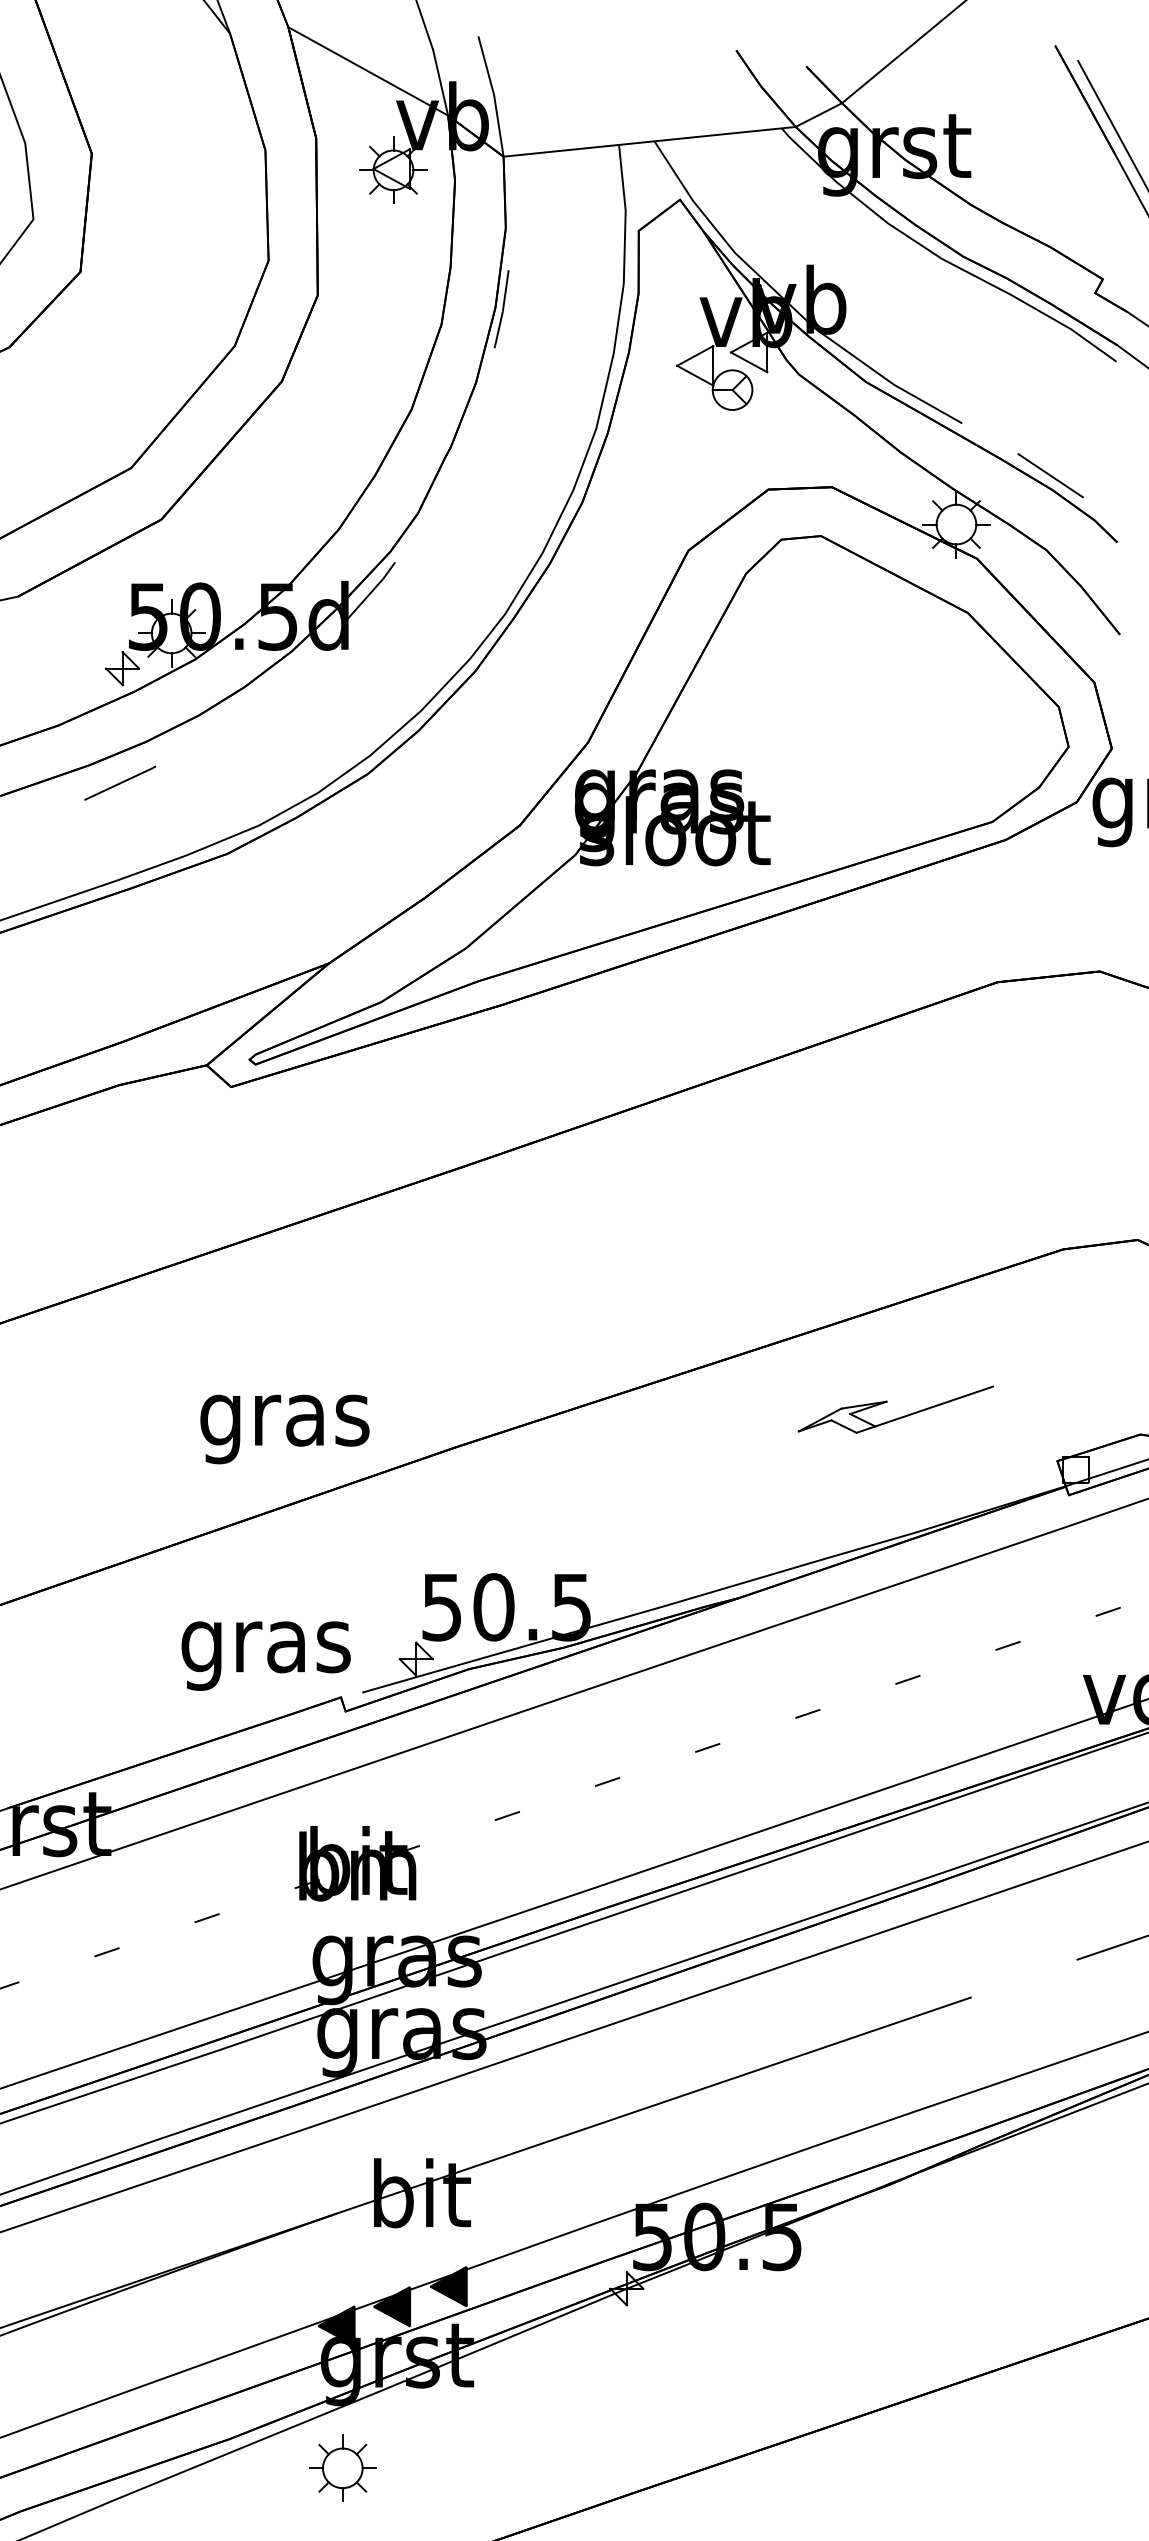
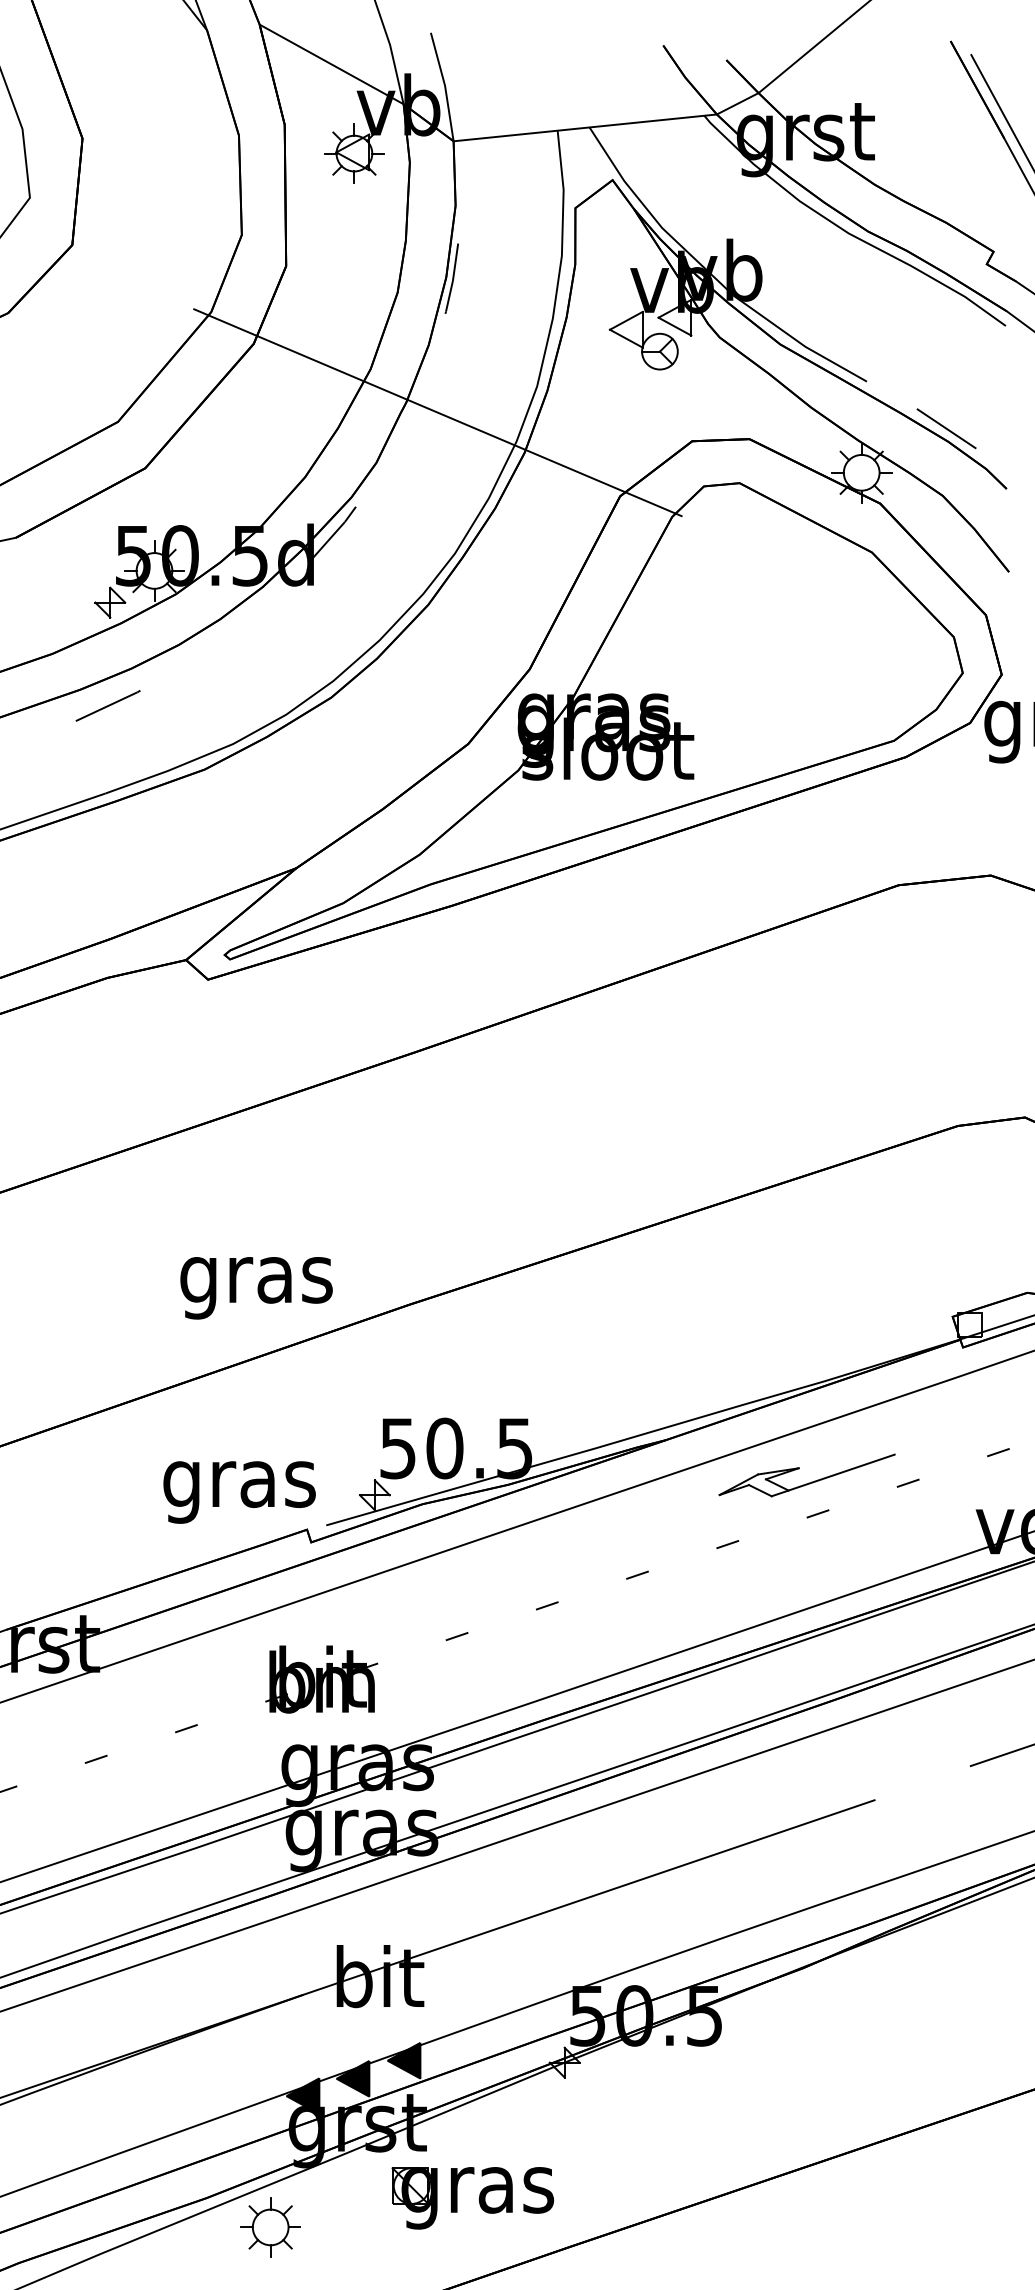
line: (485, 457) -> (437, 412), added
part: (897, 1417) -> (808, 1482), moved
part: (531, 2440) -> (478, 2199), added
part: (342, 2468) -> (270, 2227), moved

